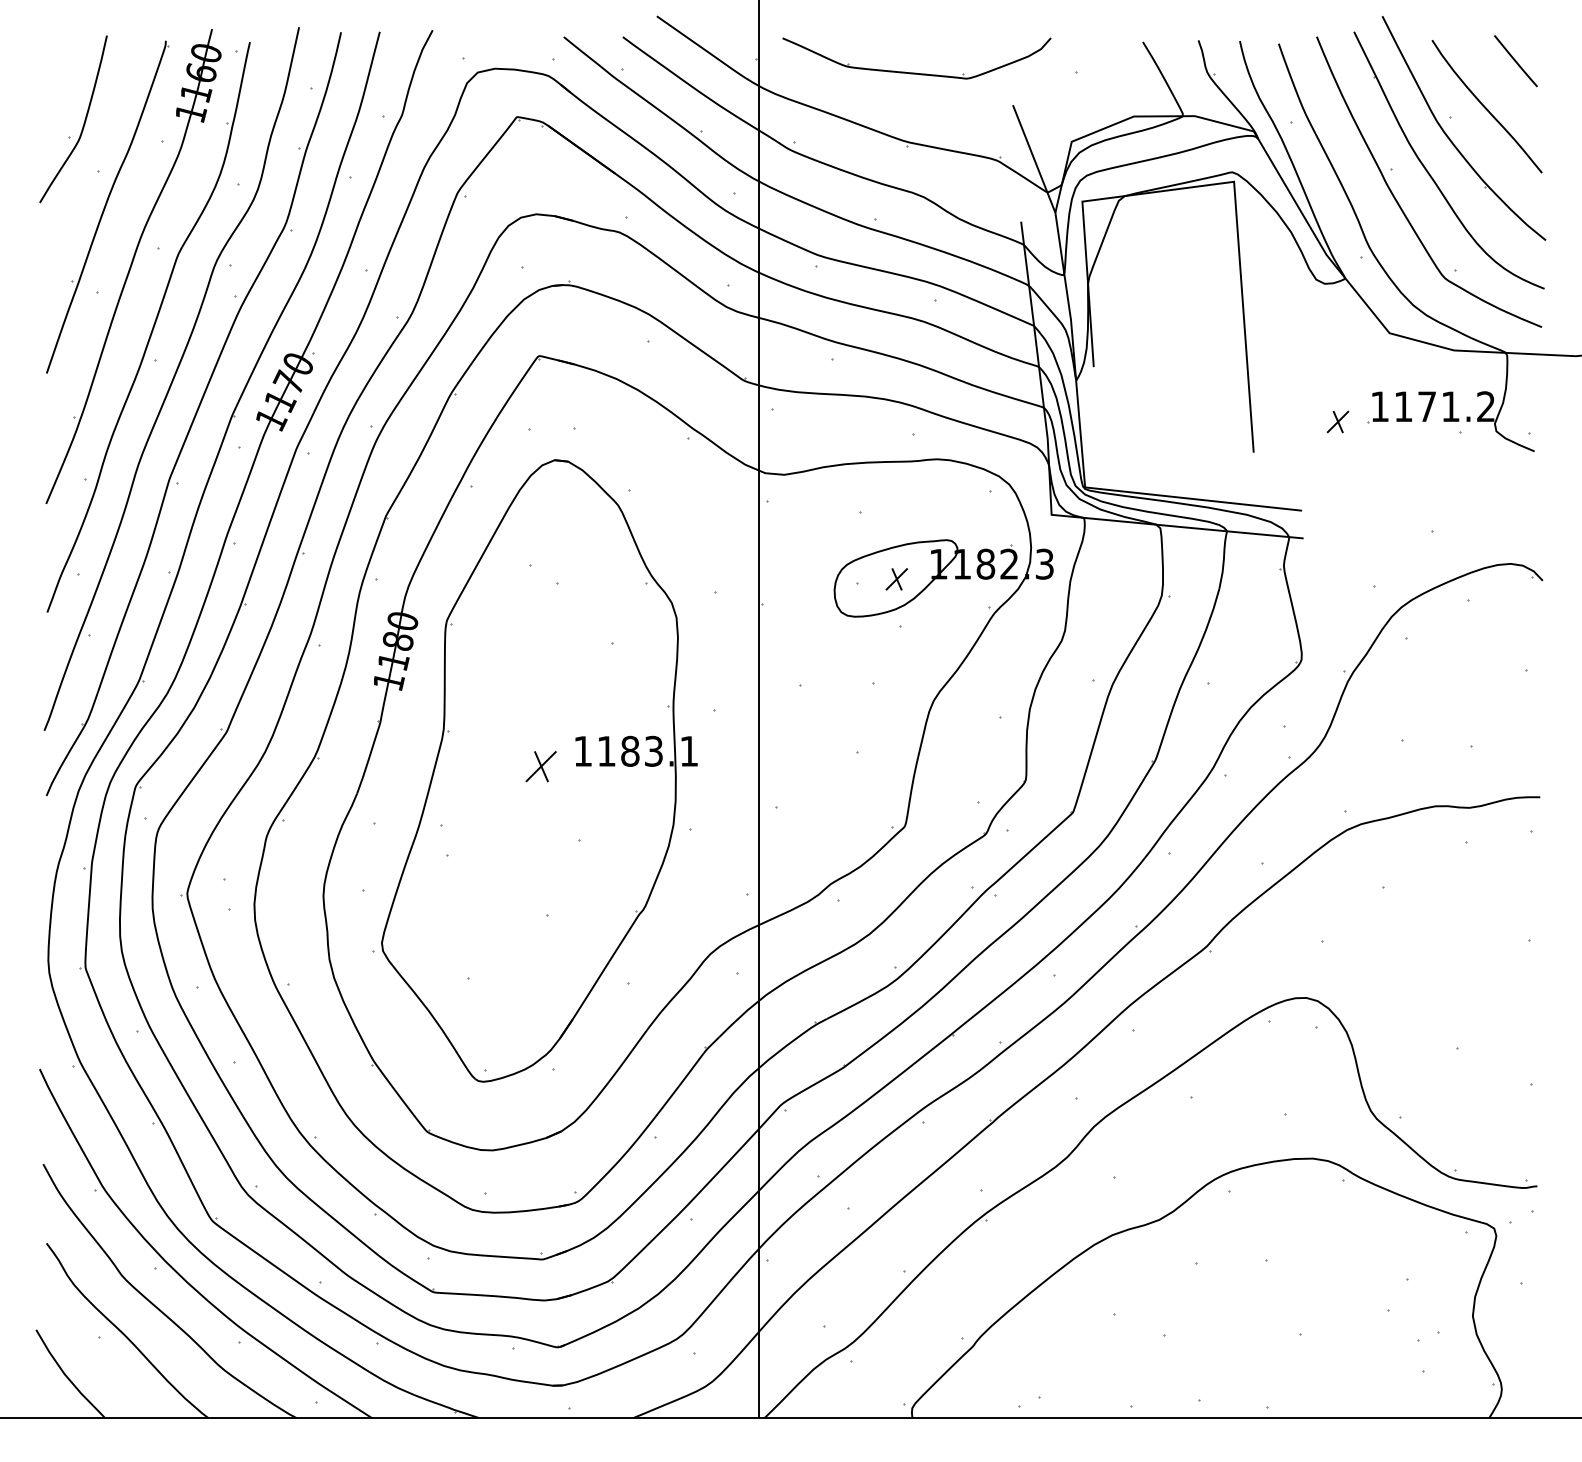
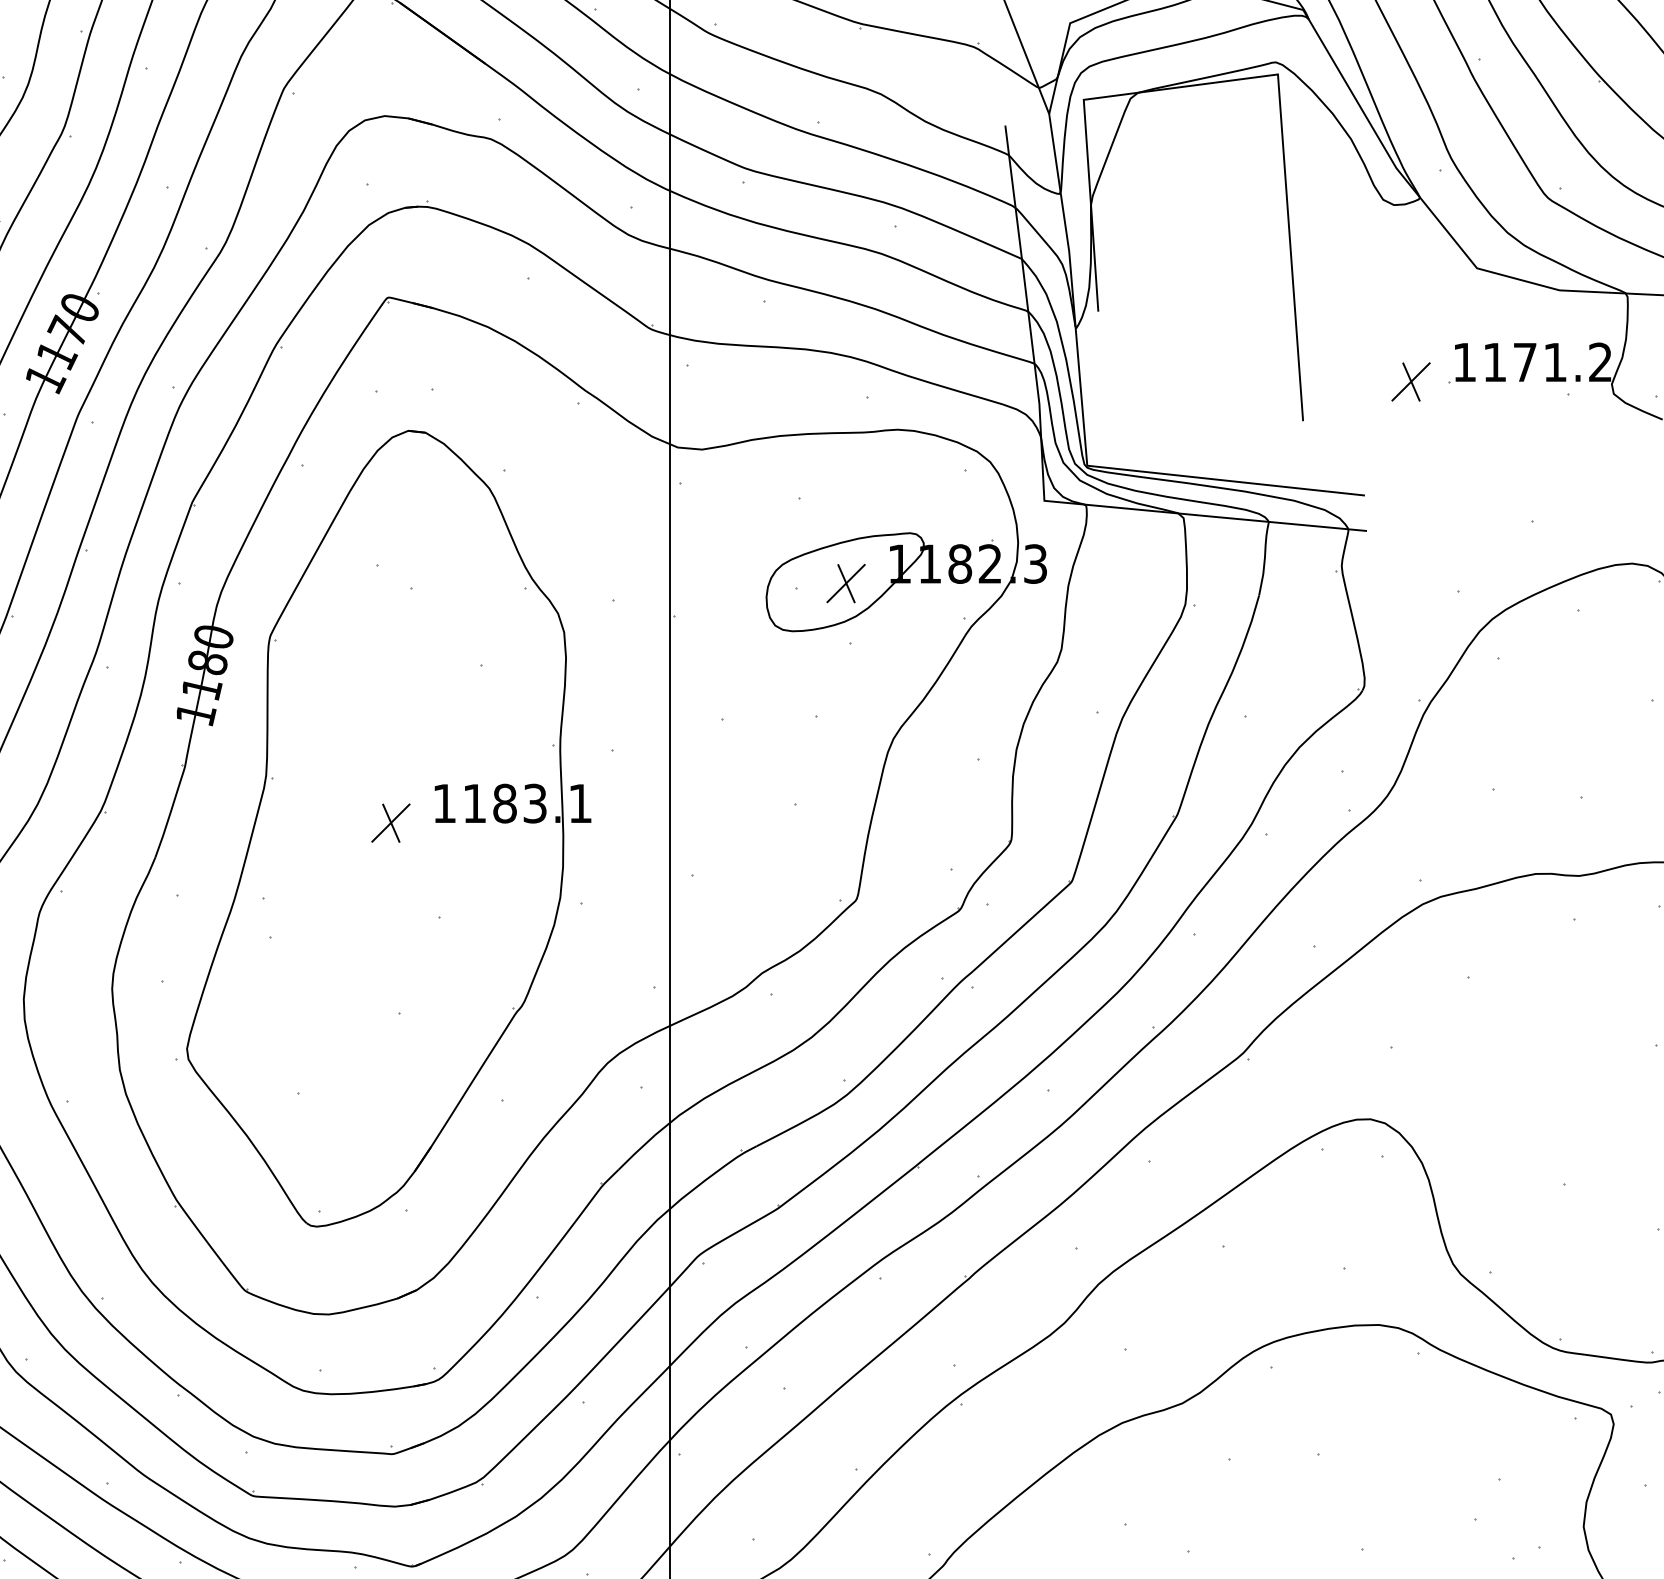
part: (1337, 421) -> (1410, 381), size x1.43
part: (896, 578) -> (845, 582), size x1.43

